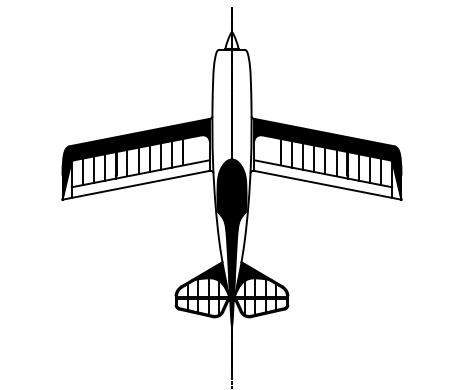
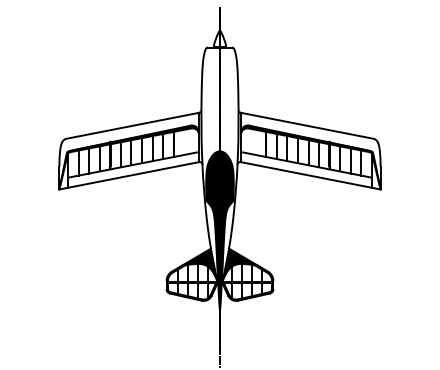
fill: (135, 158) -> (128, 150), removed
fill: (327, 158) -> (310, 150), removed

